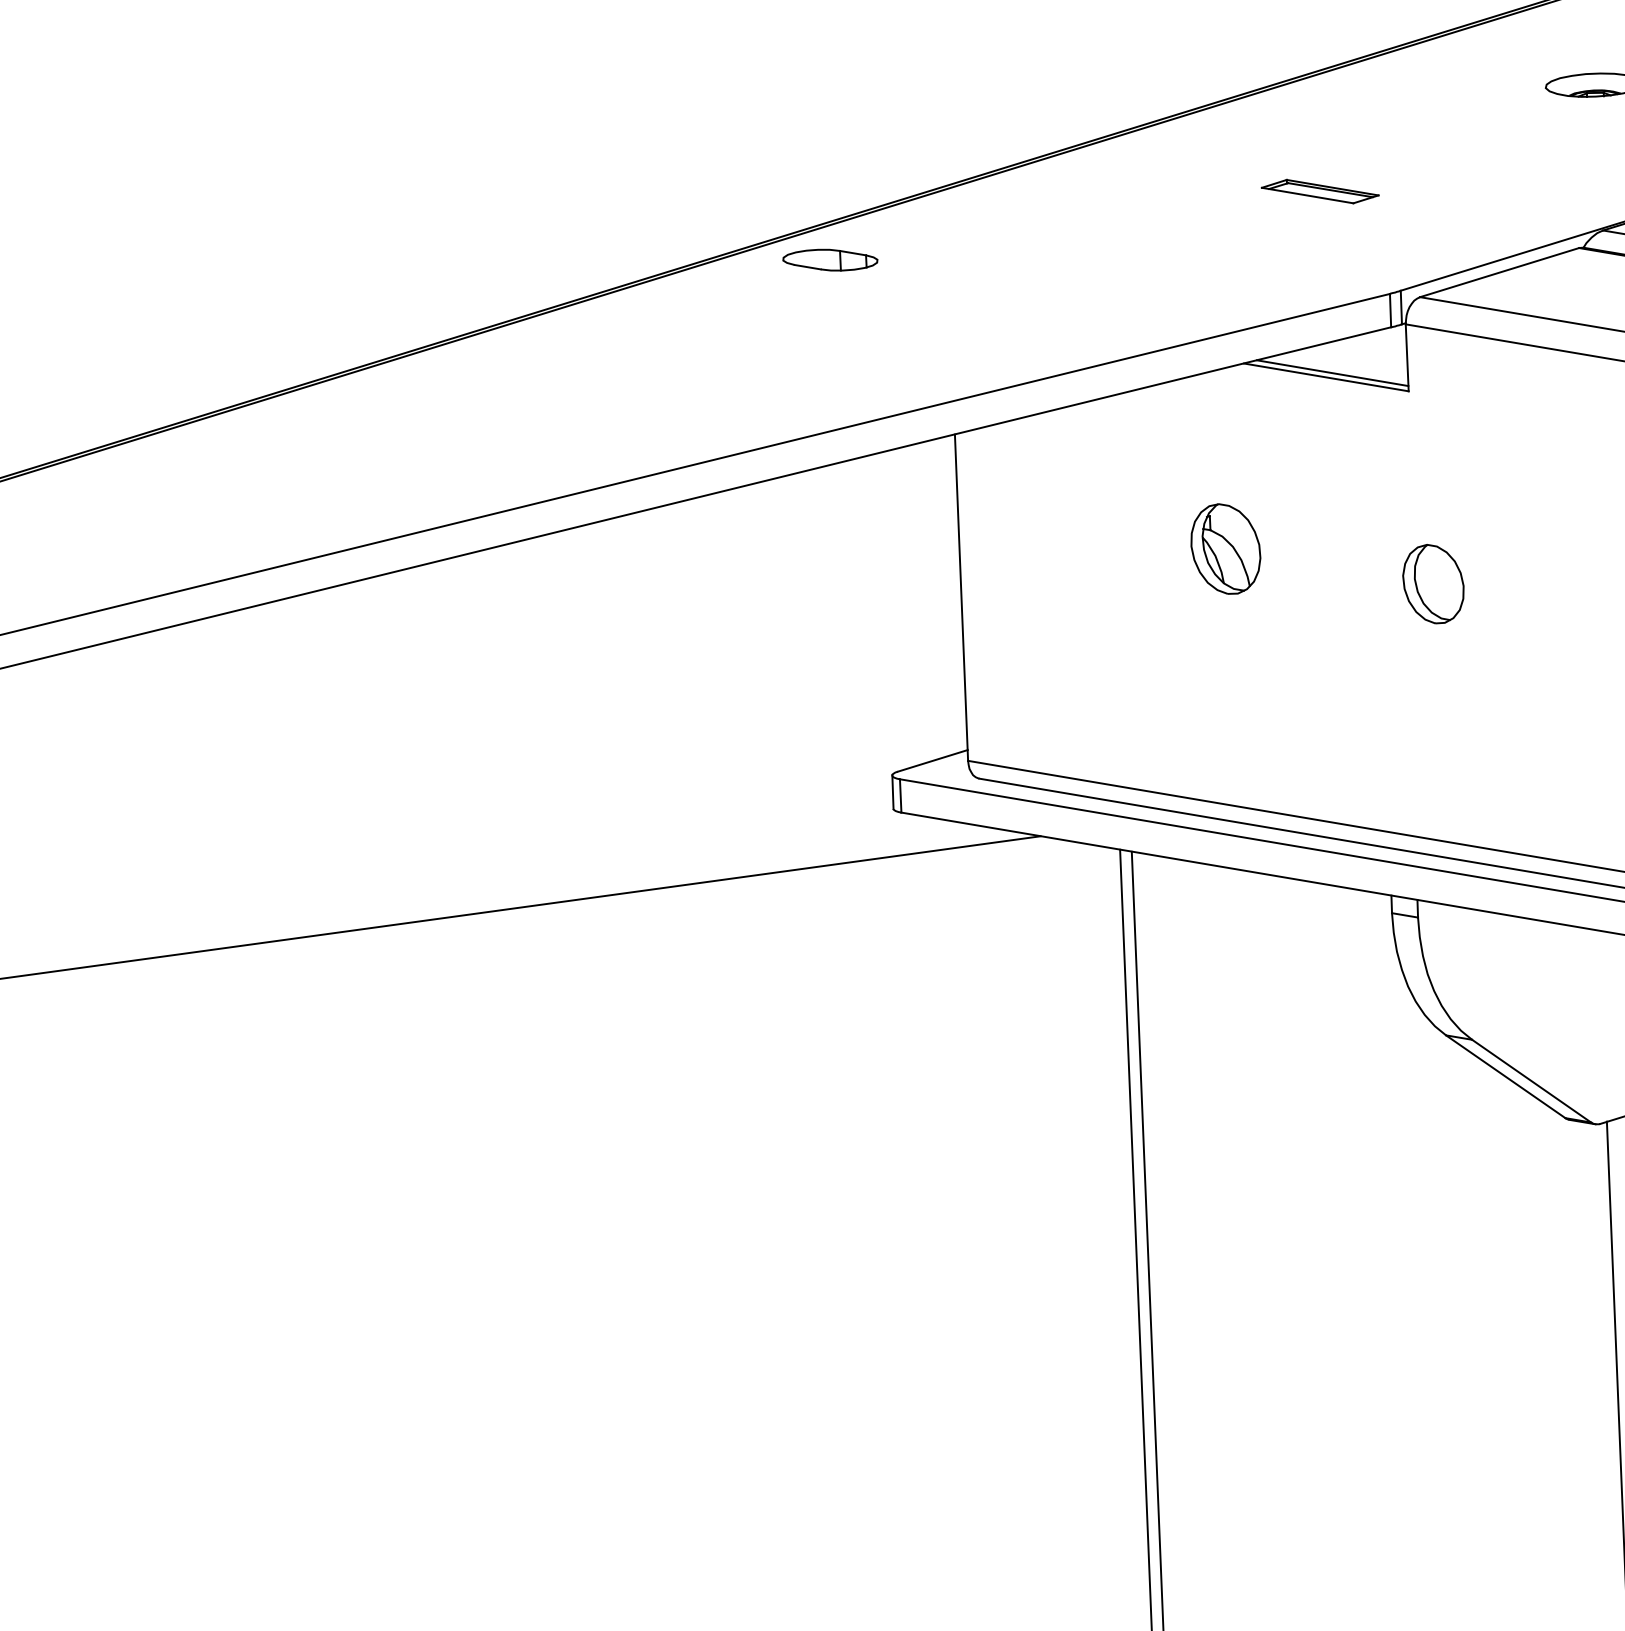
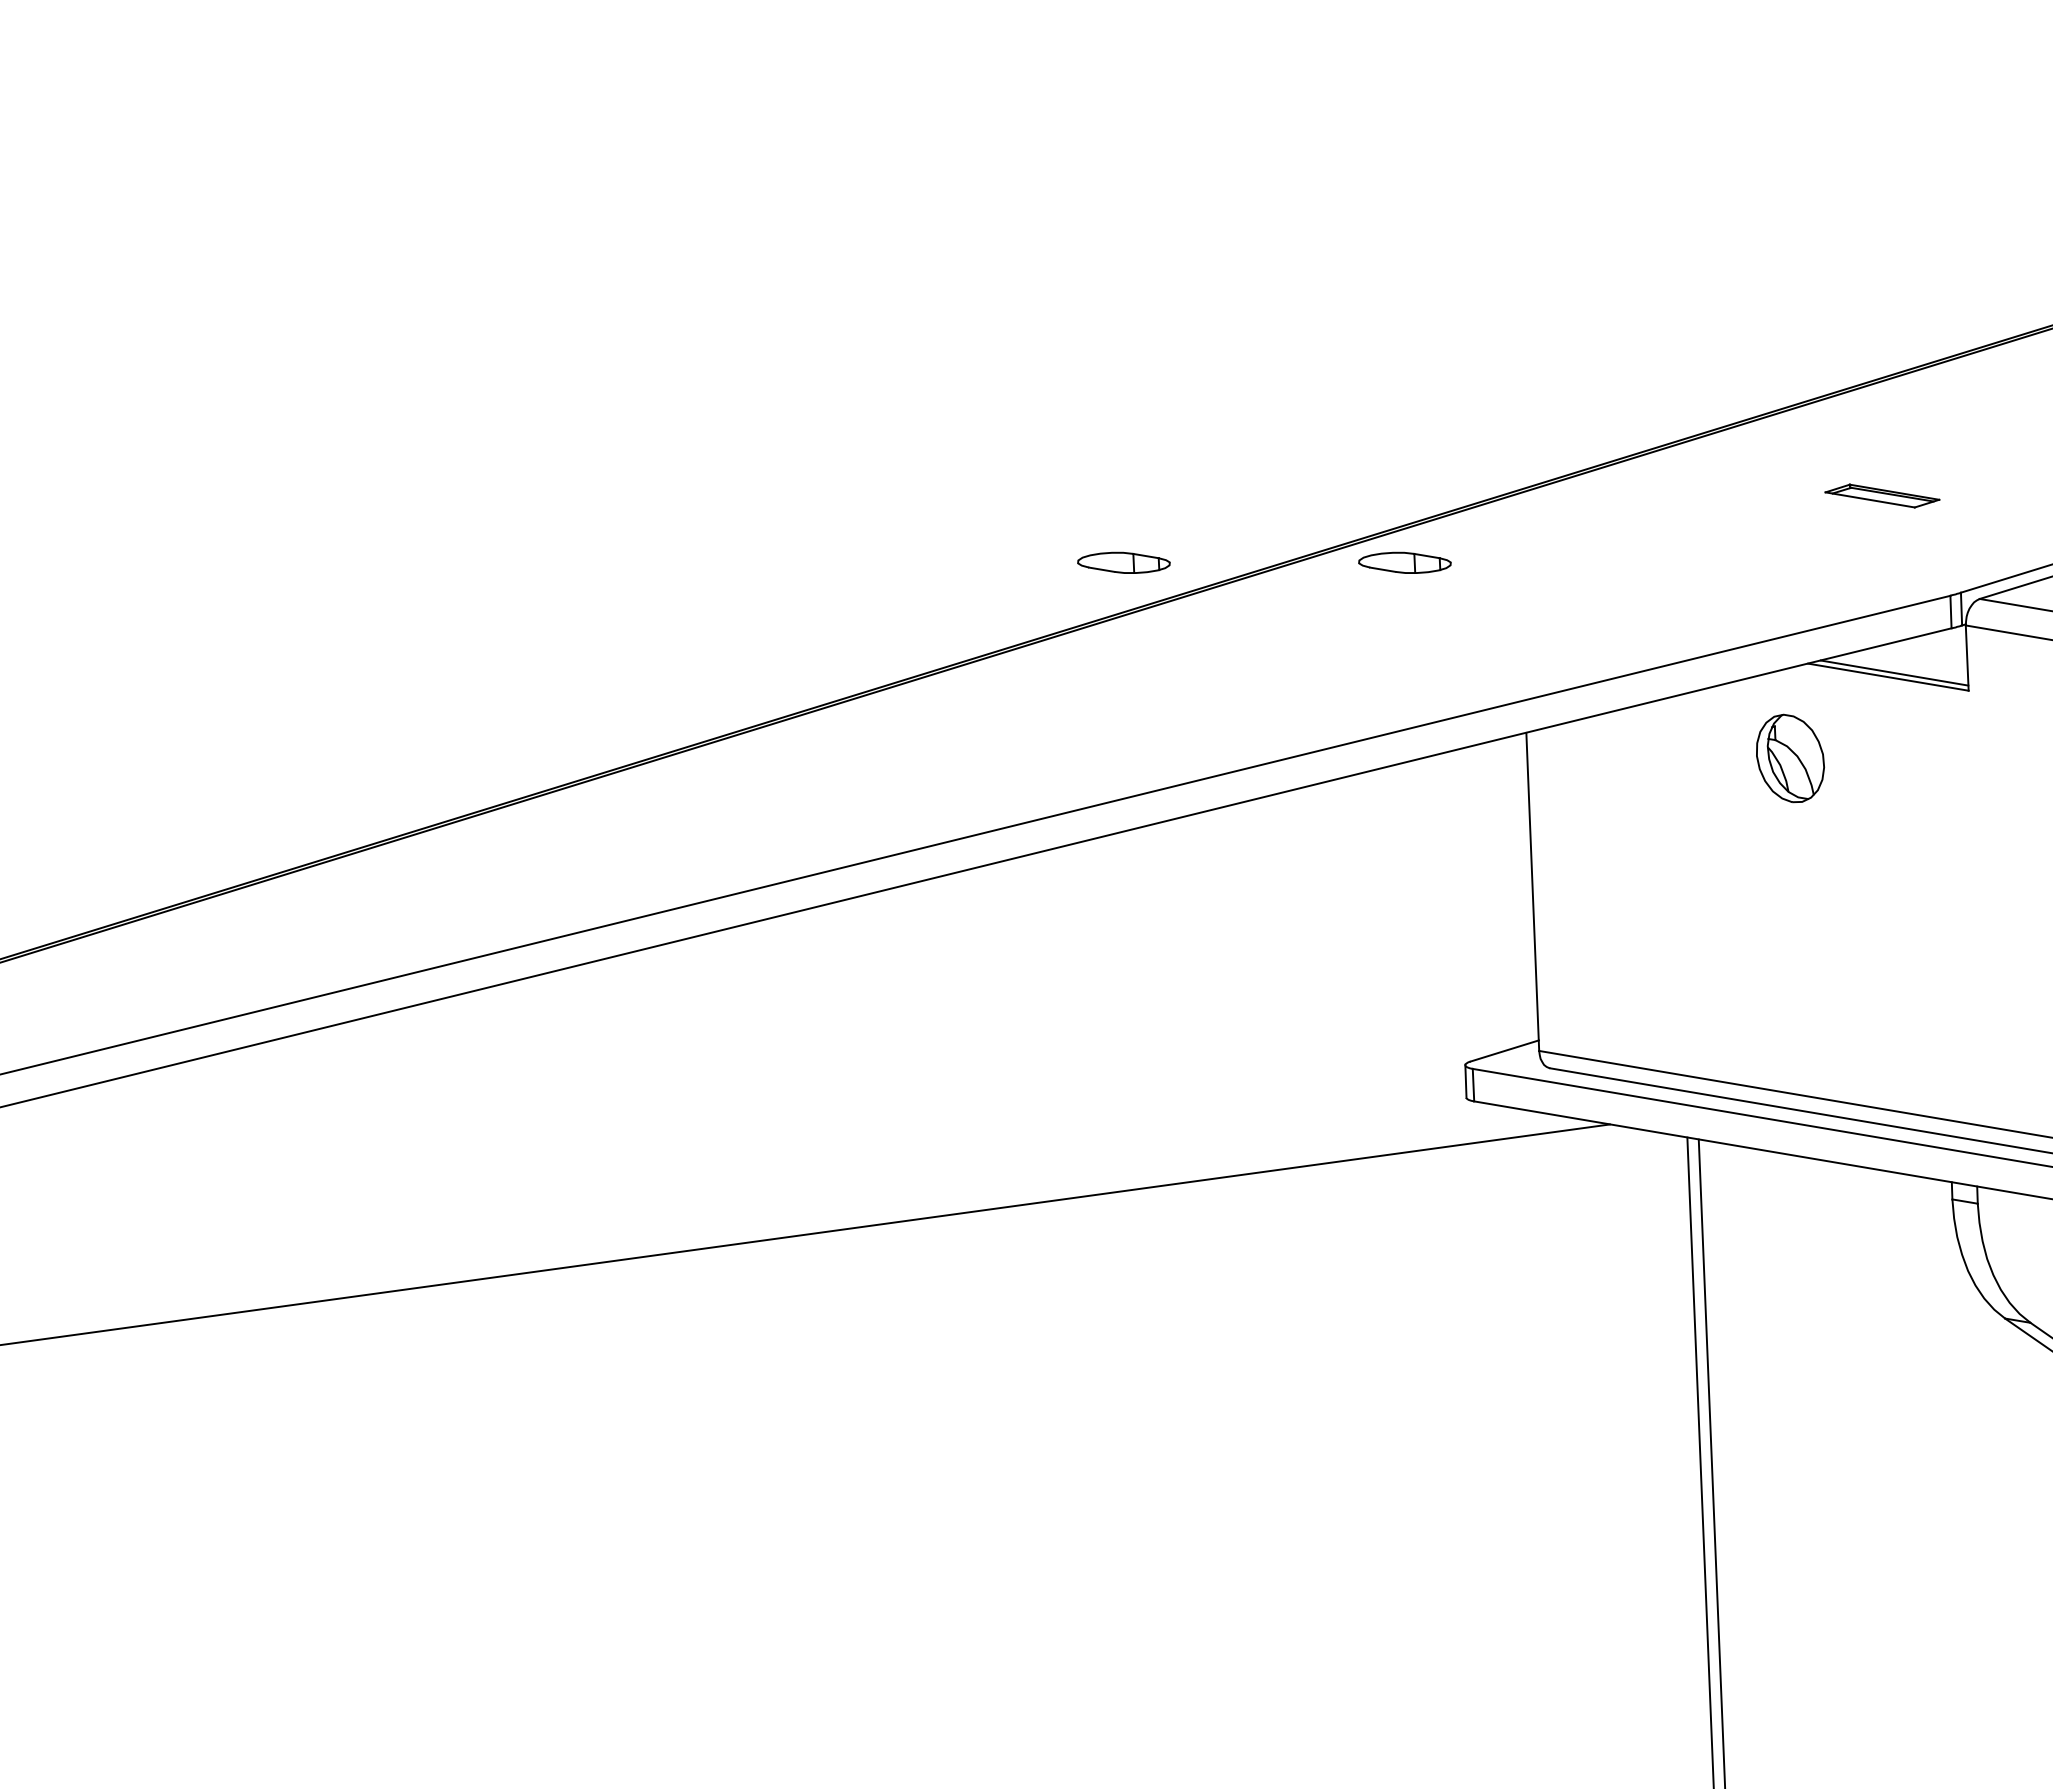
part: (541, 259) -> (1123, 562), added
part: (1225, 549) -> (1790, 758), moved
part: (1433, 583) -> (1992, 878), removed

